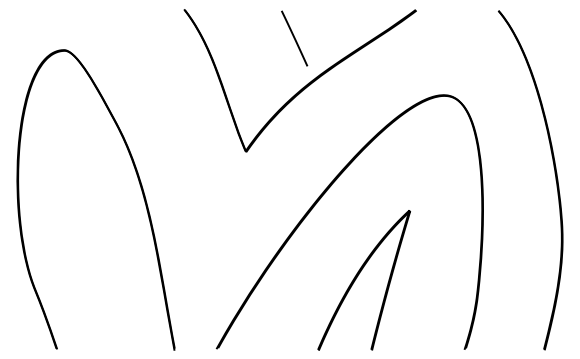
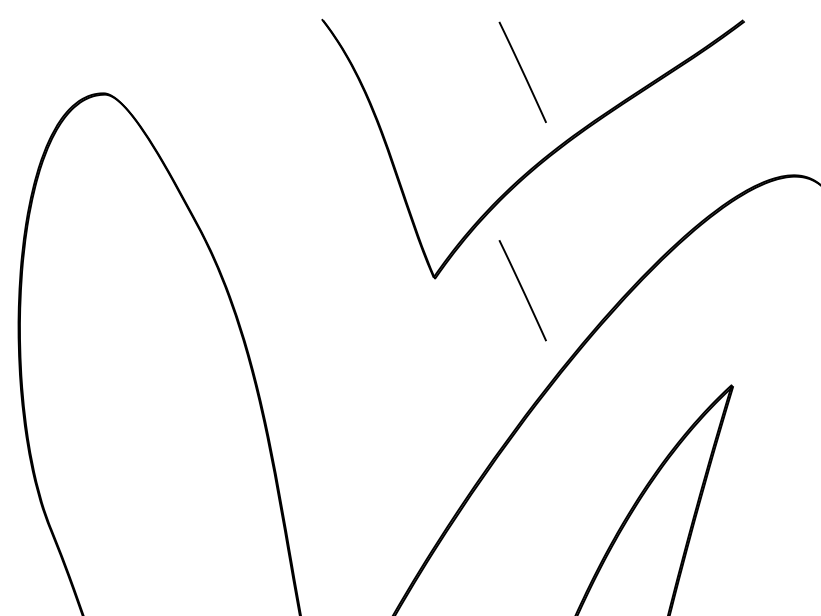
line: (294, 158) -> (522, 290), added

